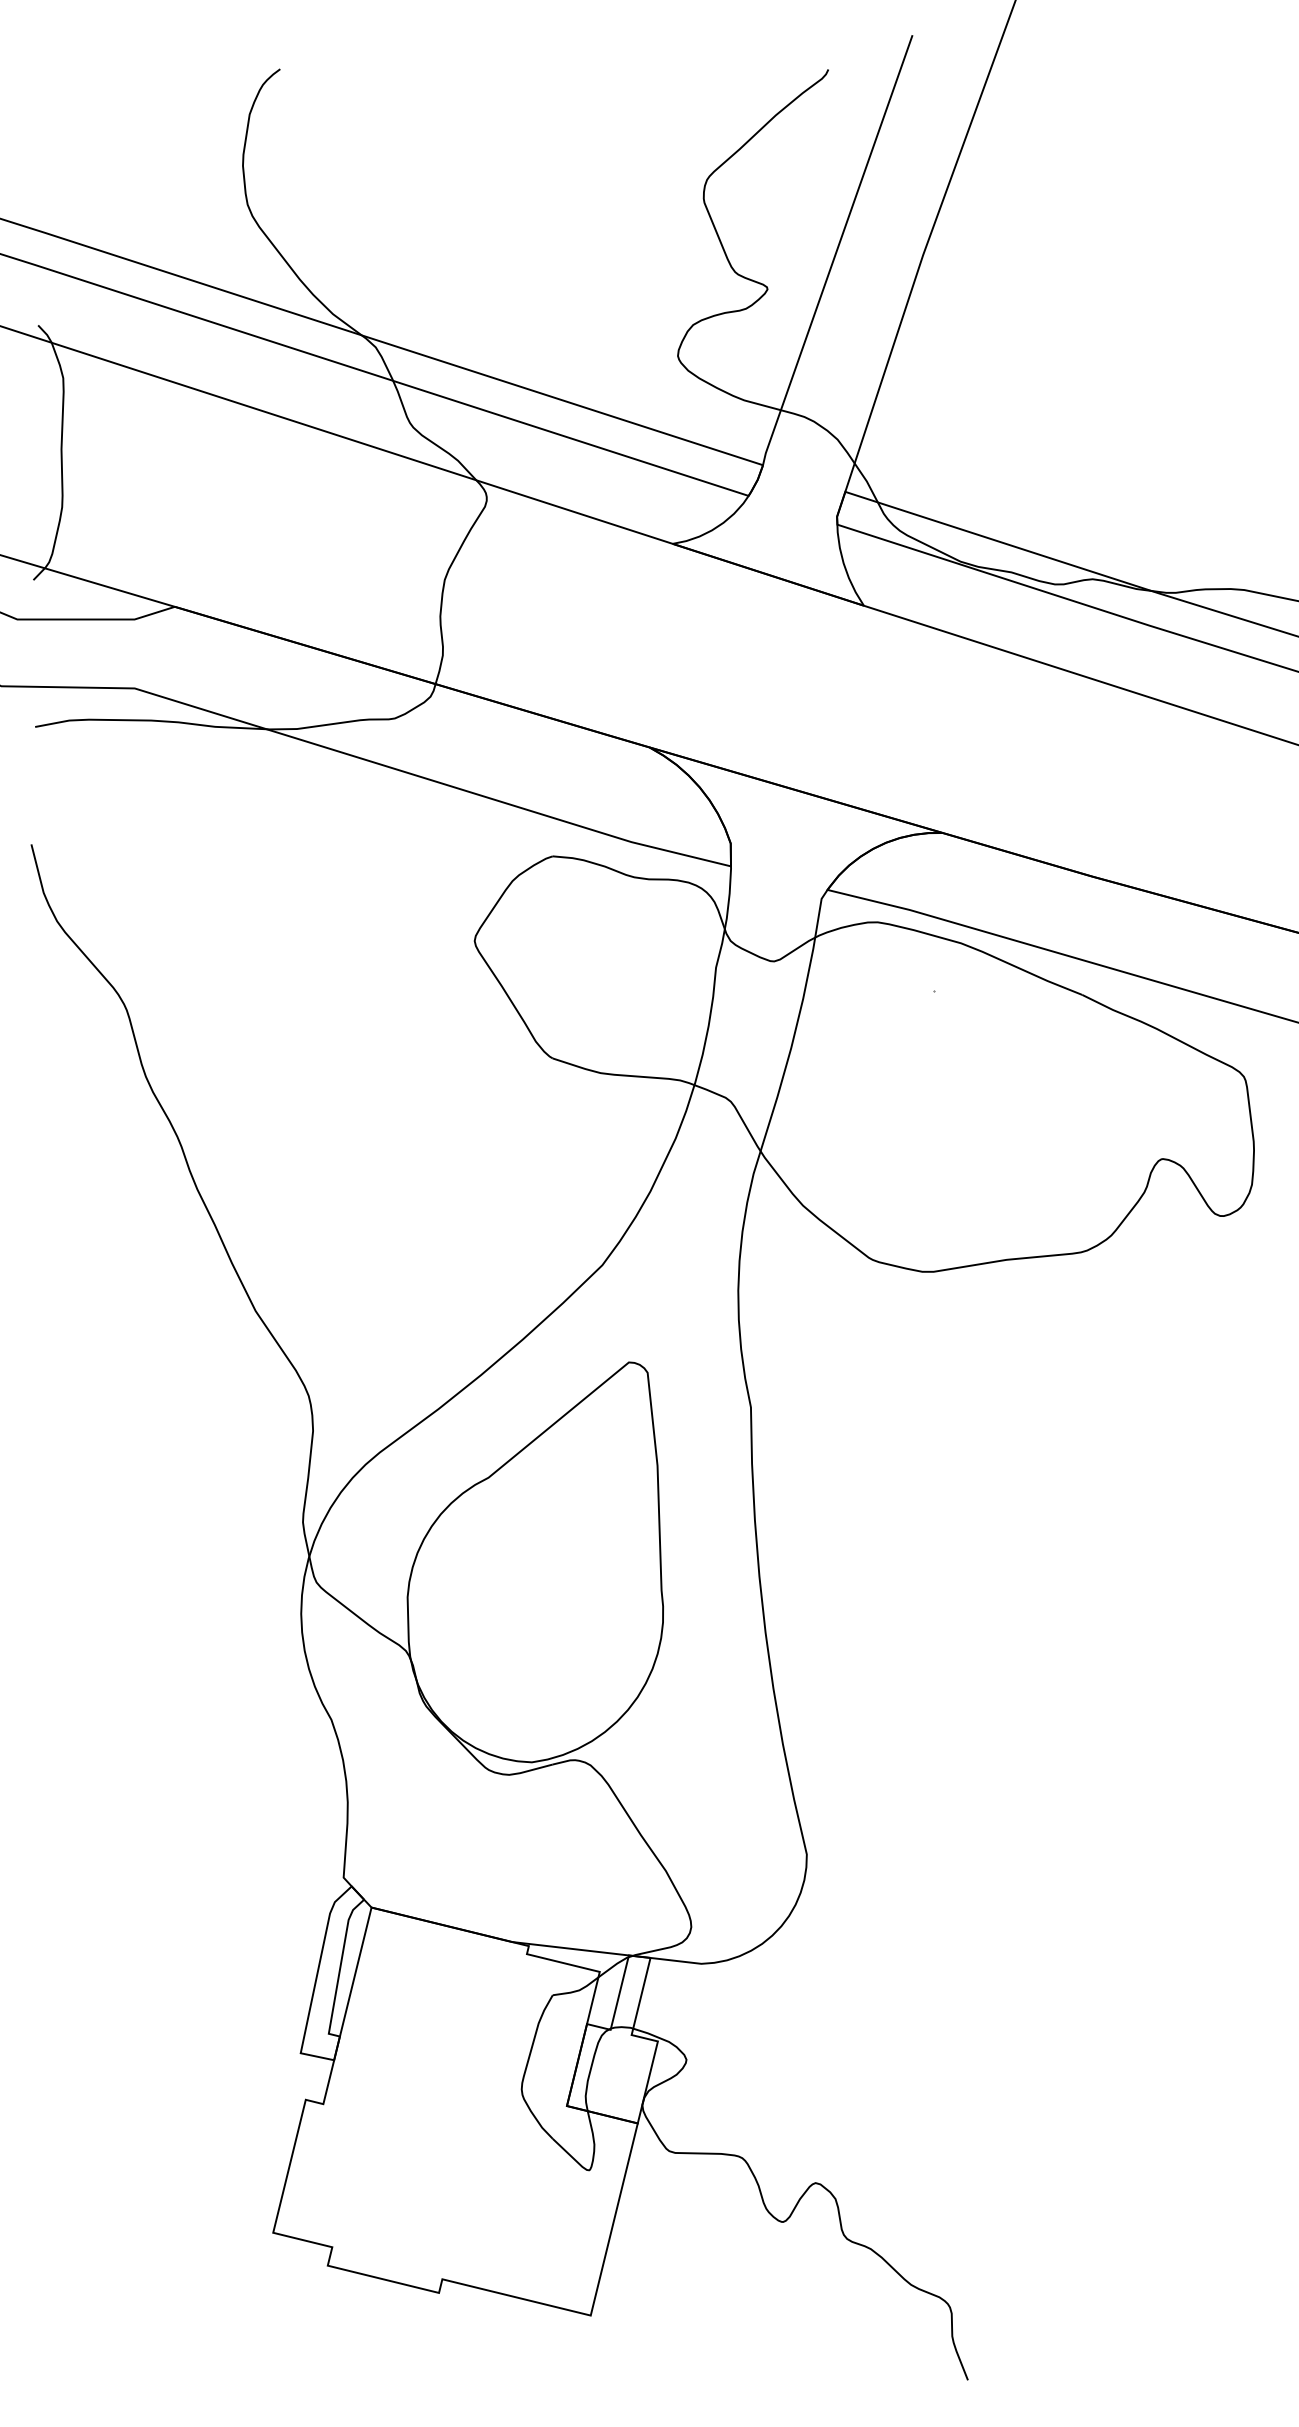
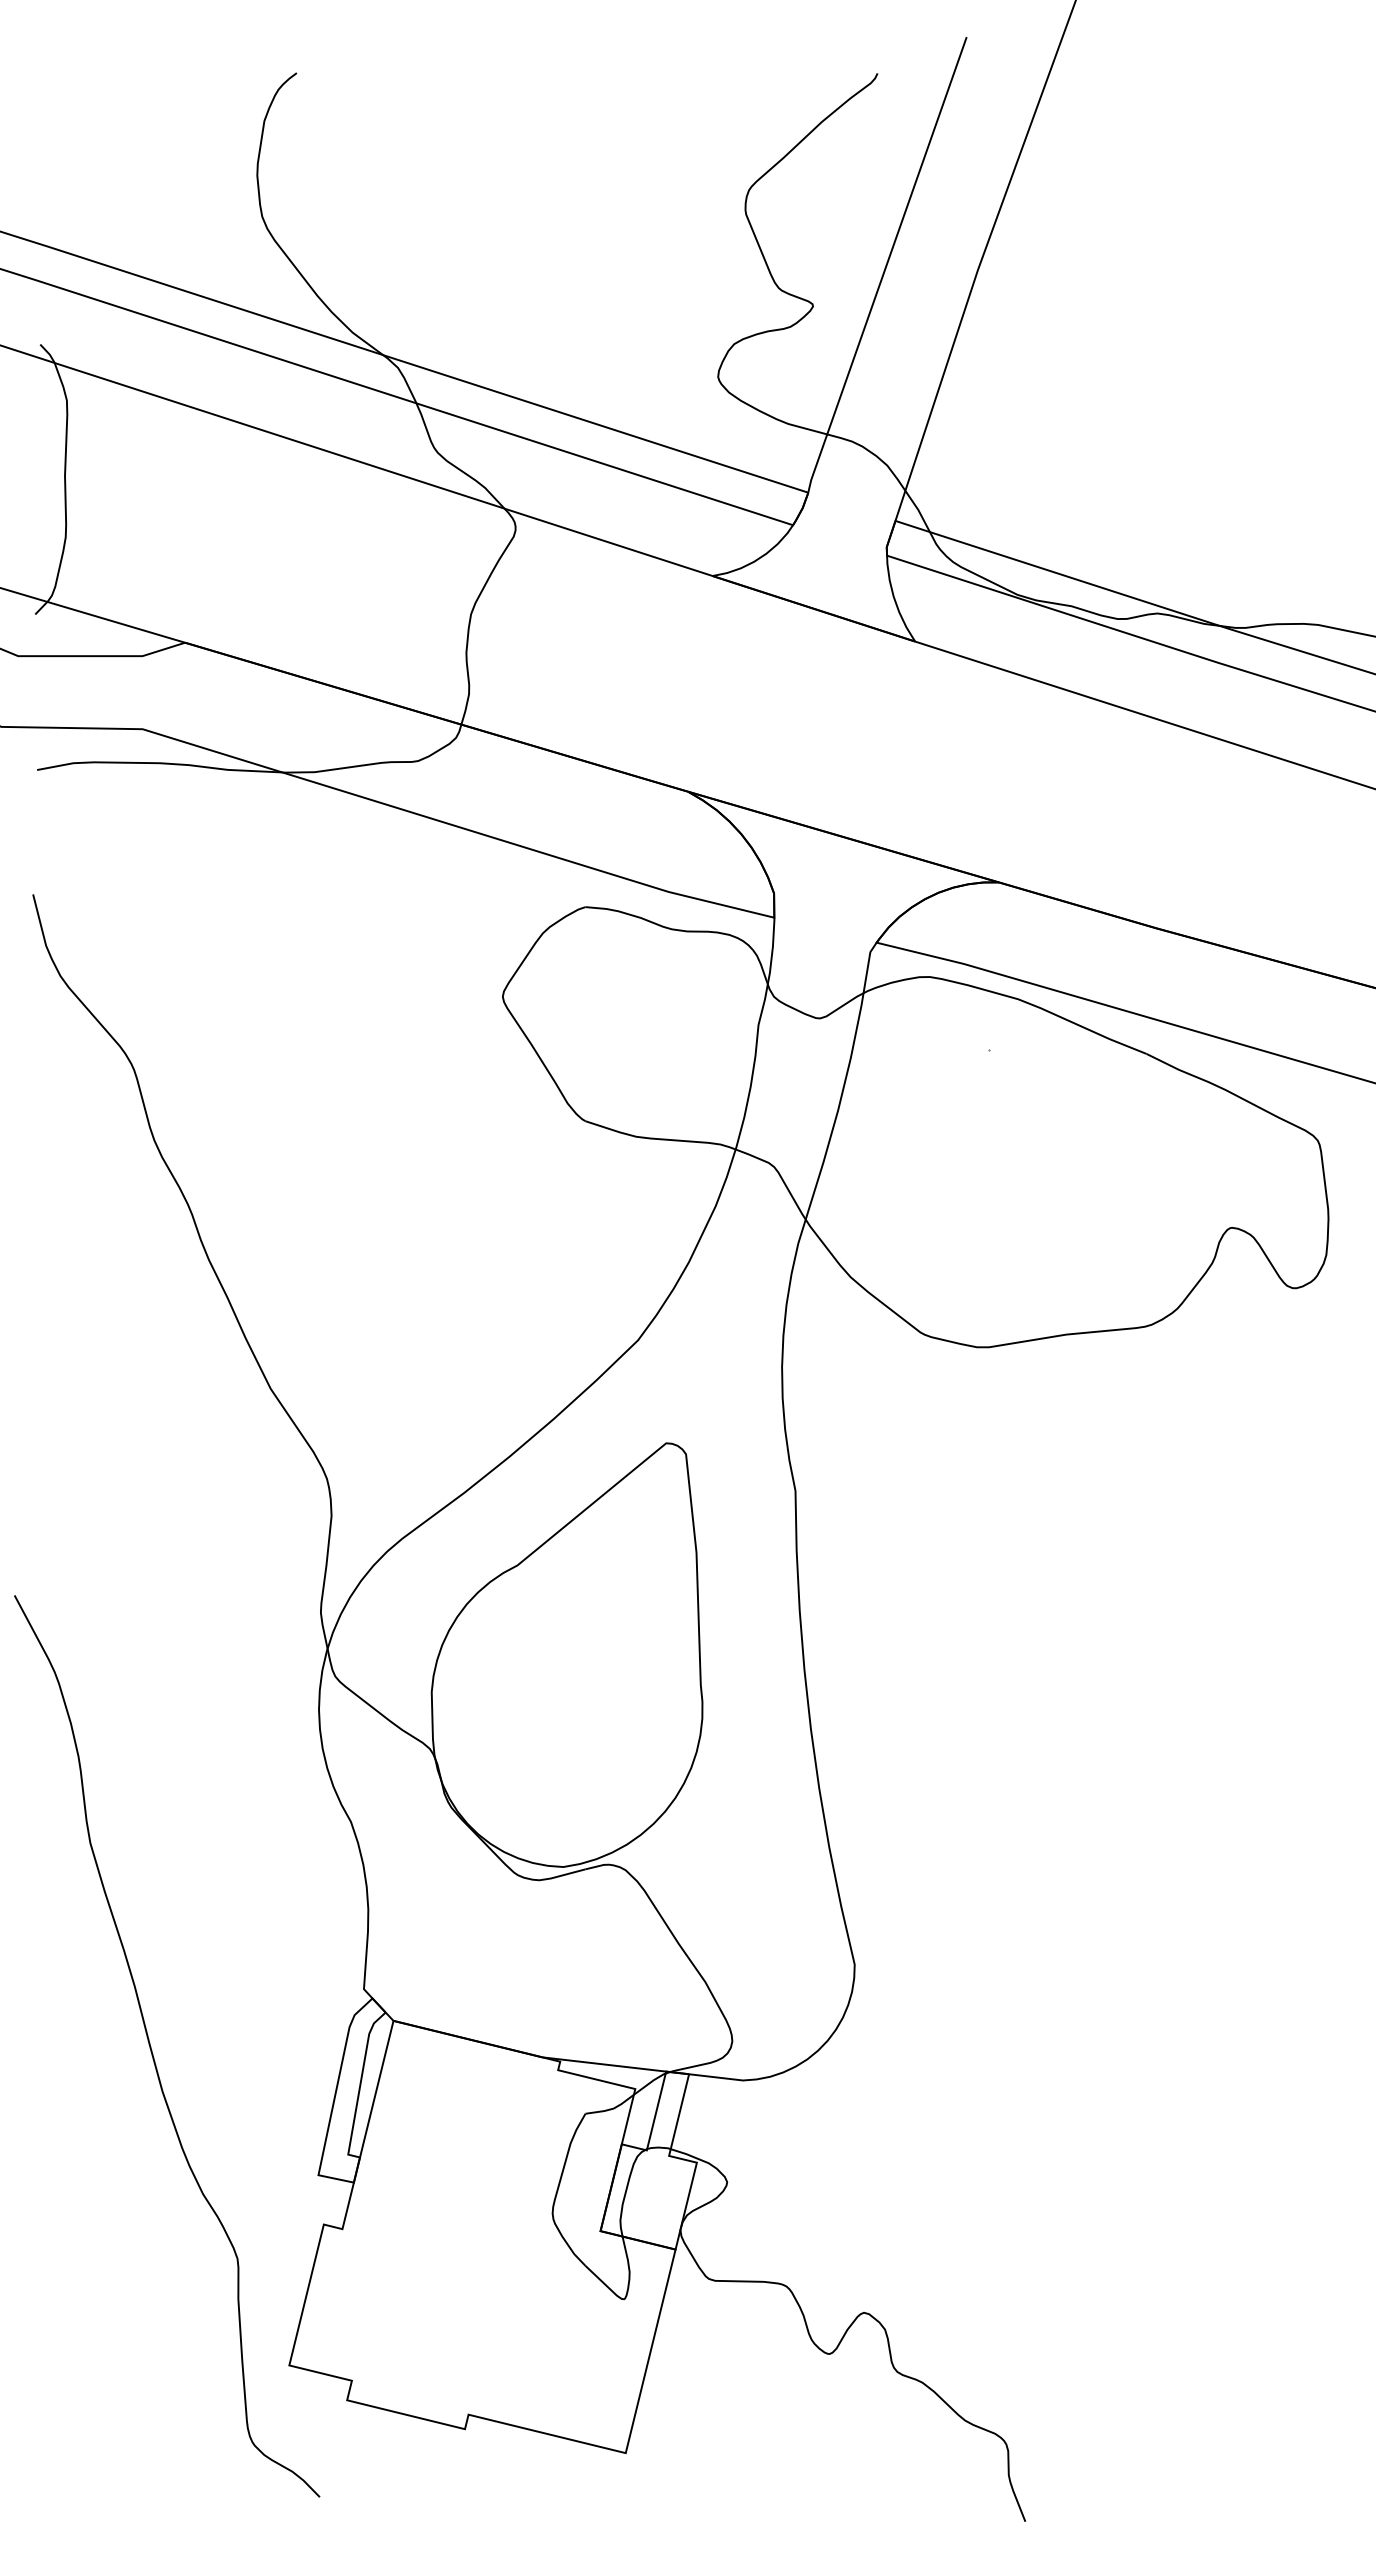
curve: (144, 1936) -> (152, 2051), added

